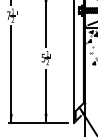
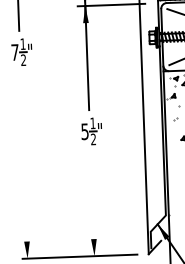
line: (11, 74) -> (24, 165), removed
line: (46, 95) -> (93, 203), removed

